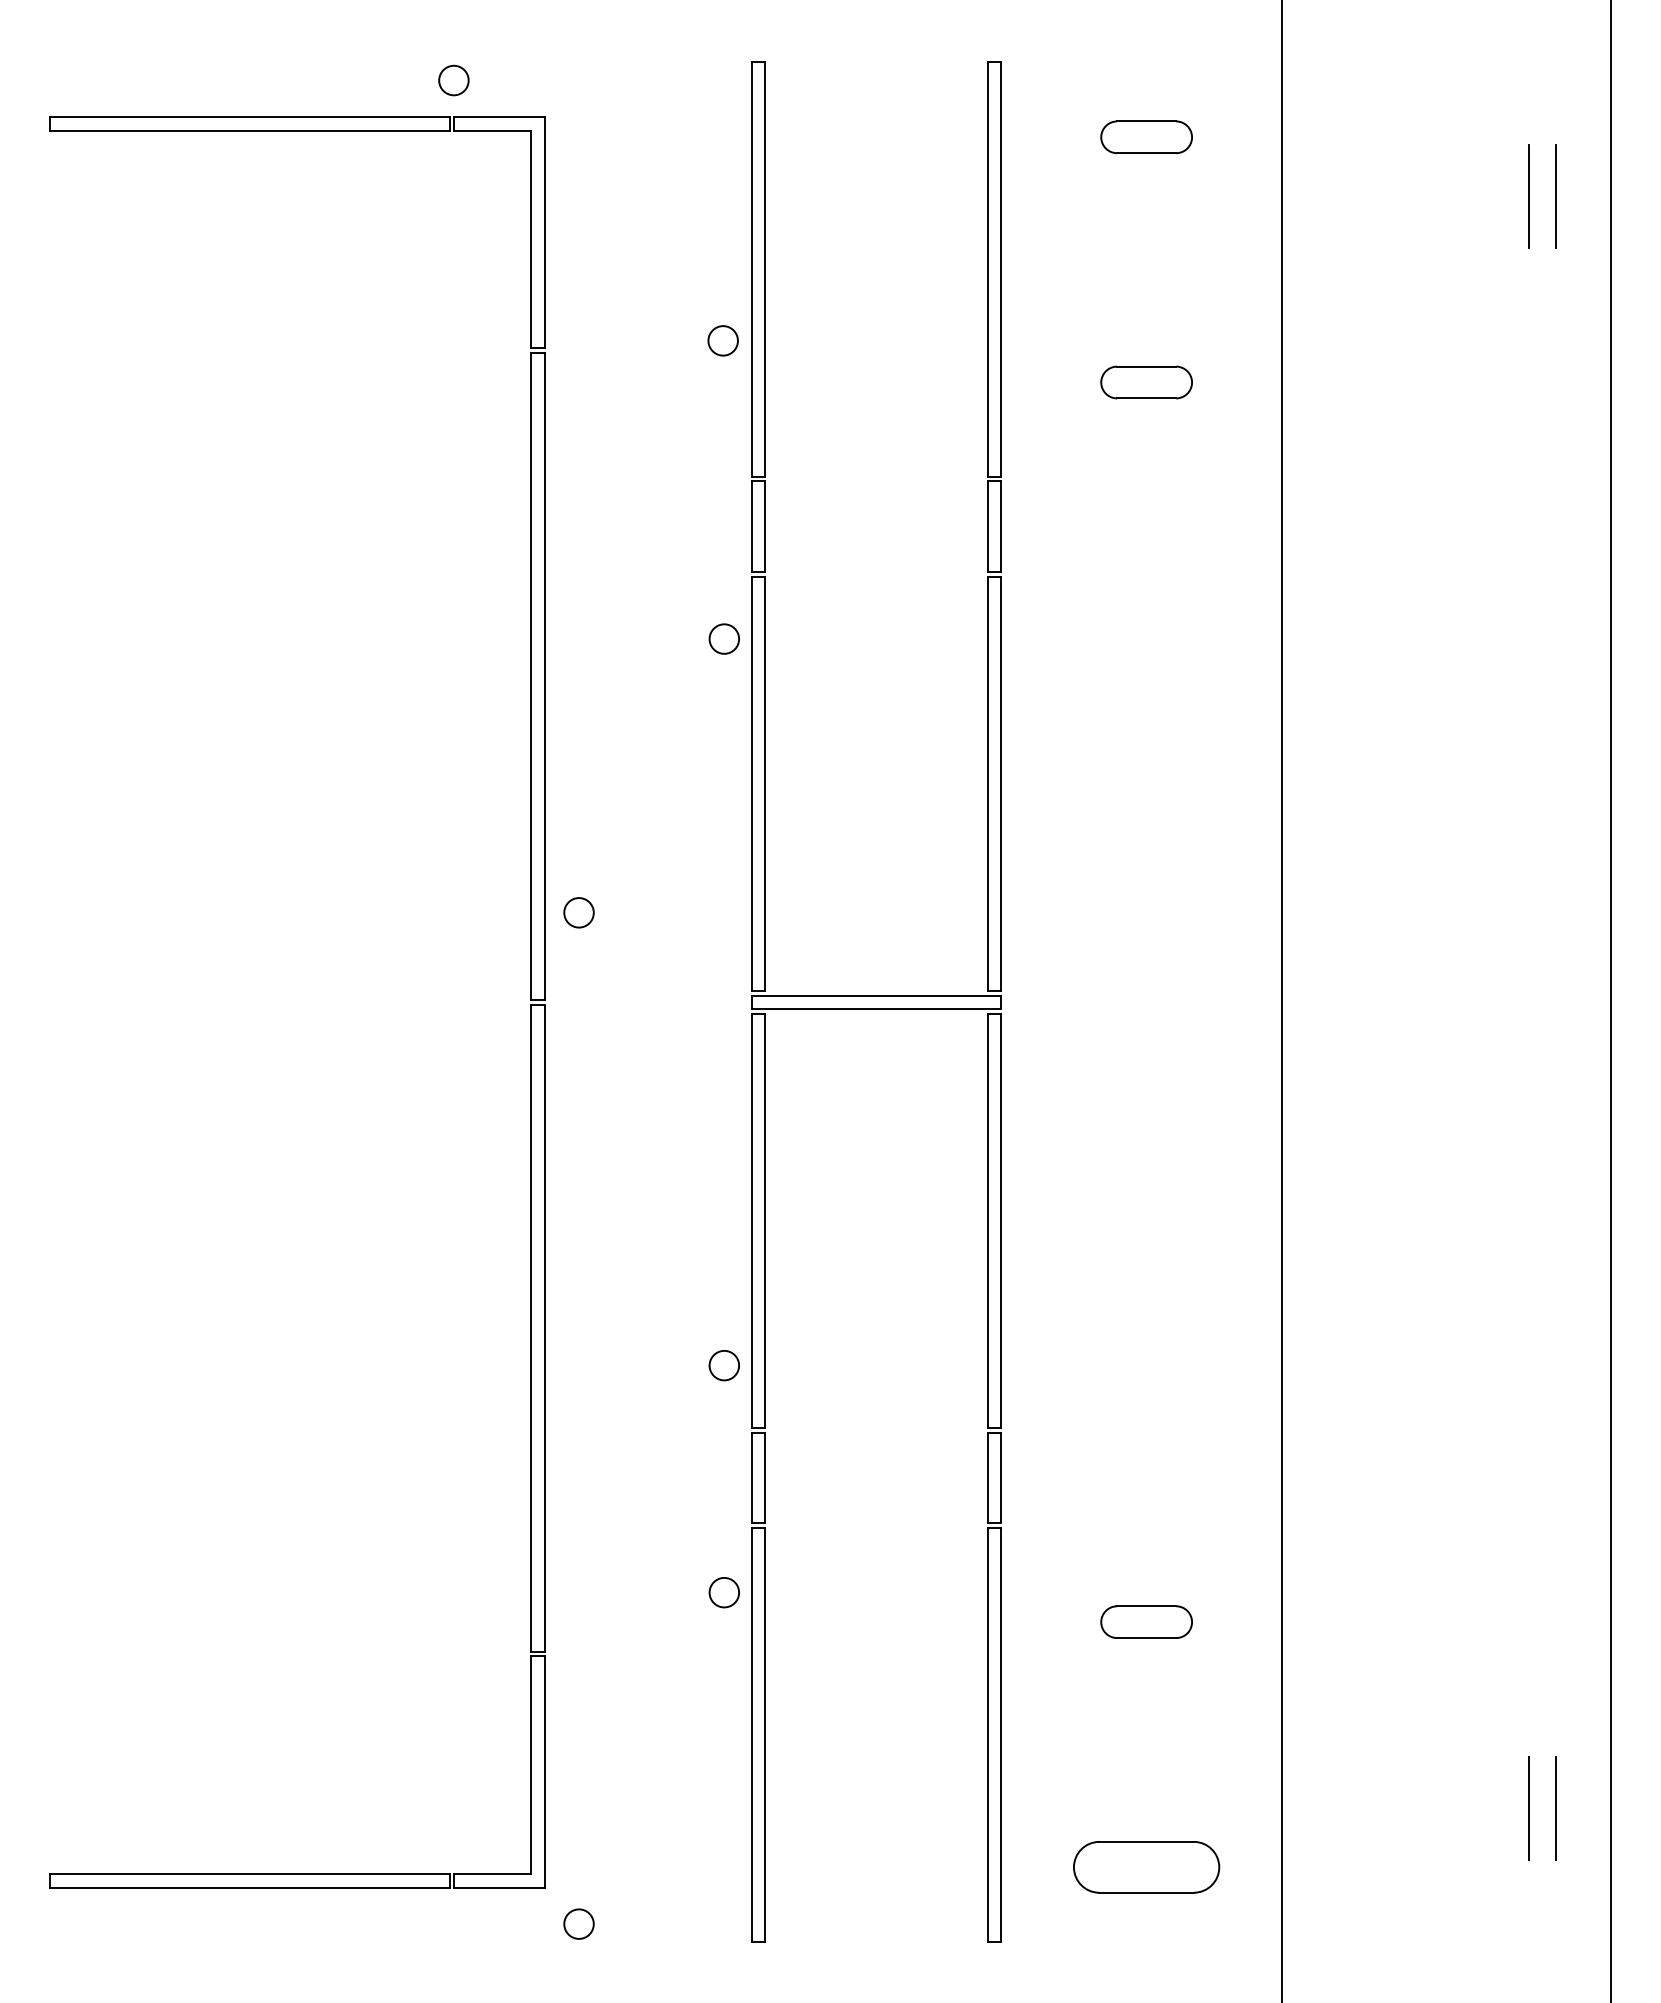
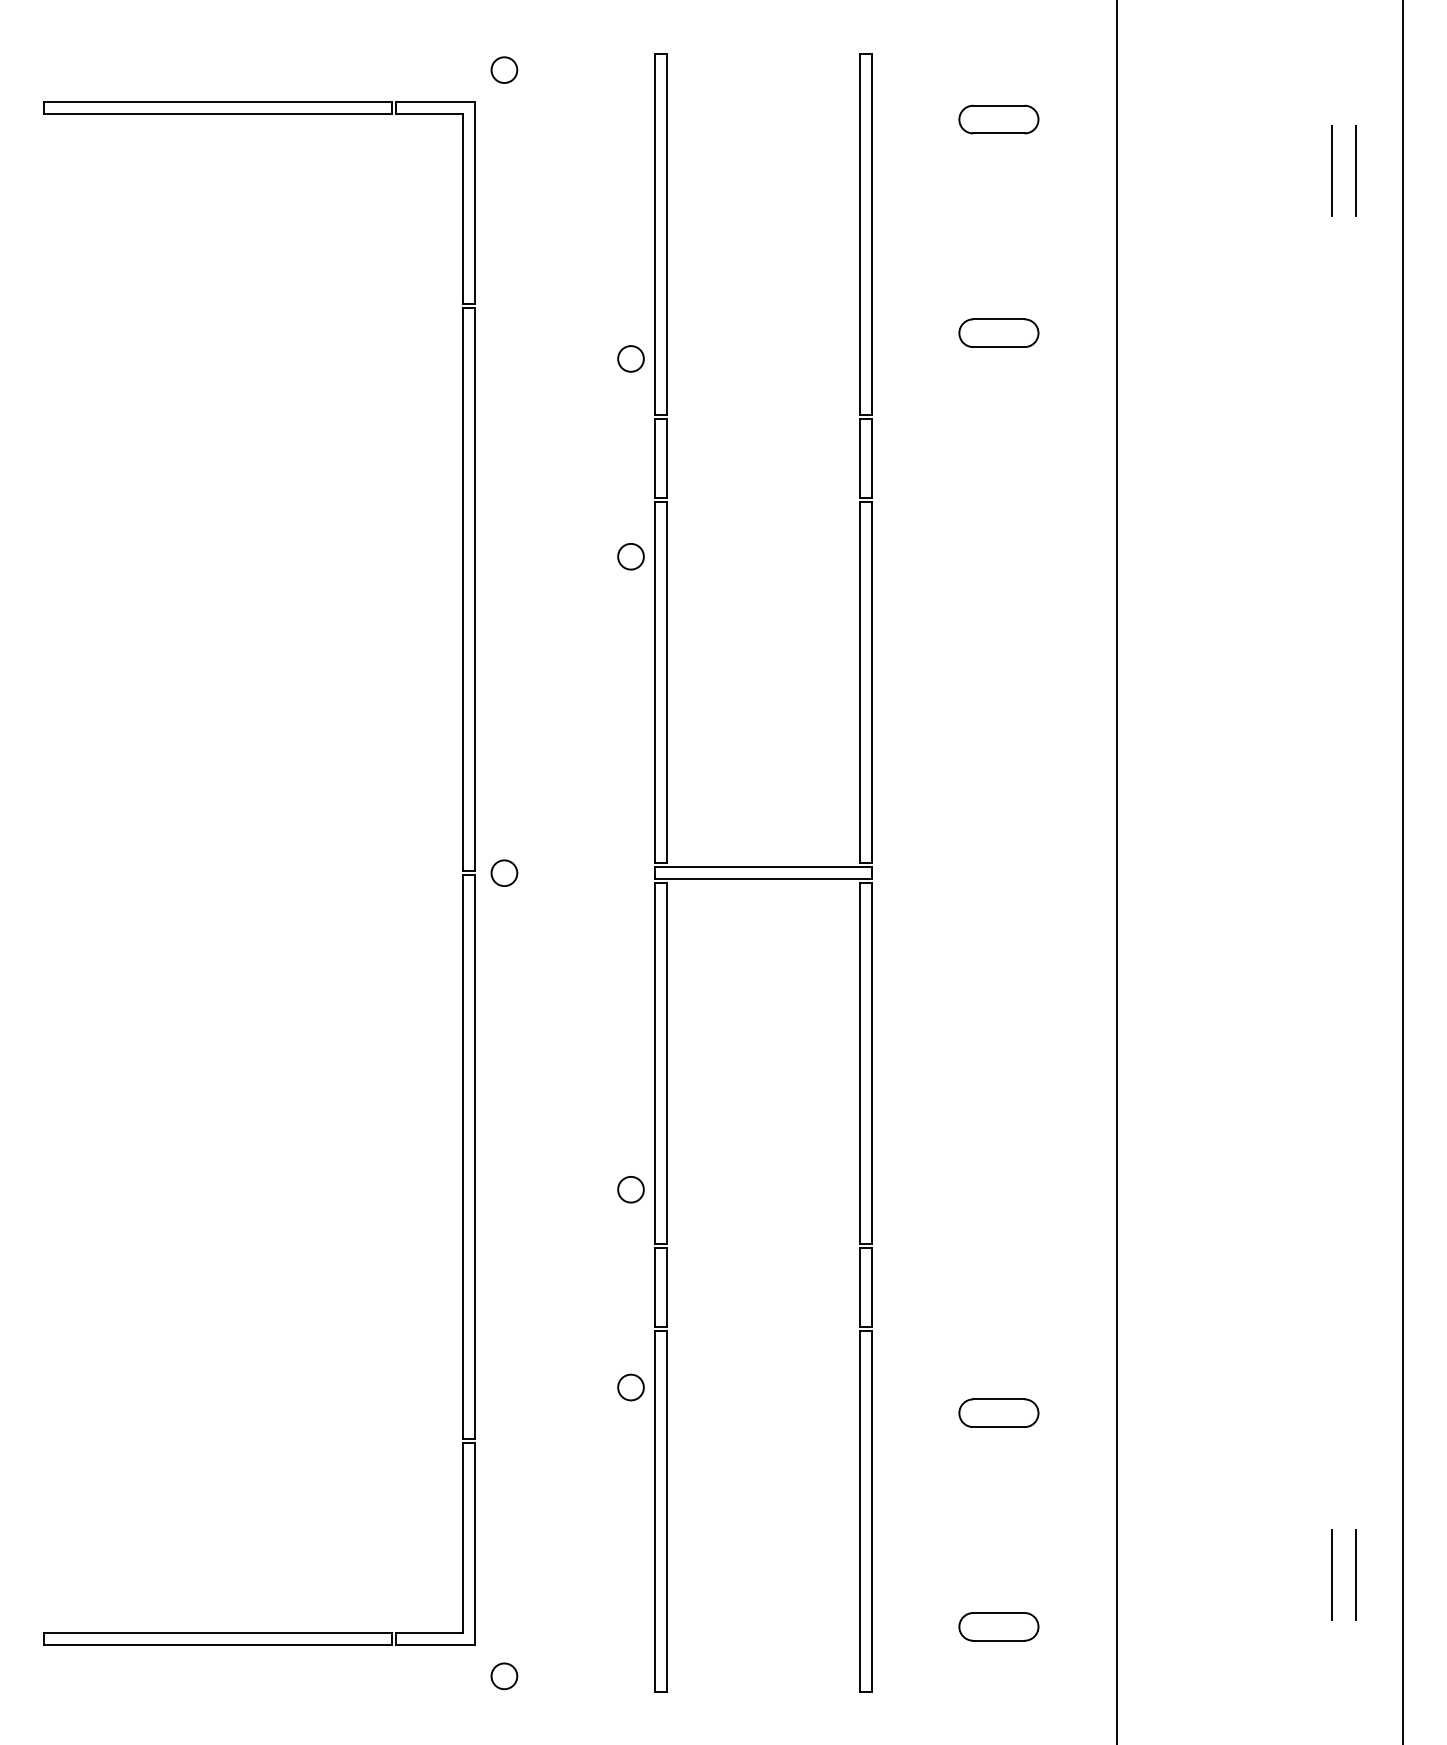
circle: (454, 79) -> (504, 69), moved
circle: (722, 340) -> (630, 358), moved
circle: (579, 911) -> (504, 872), moved
part: (1146, 1866) -> (998, 1626), size x0.62

